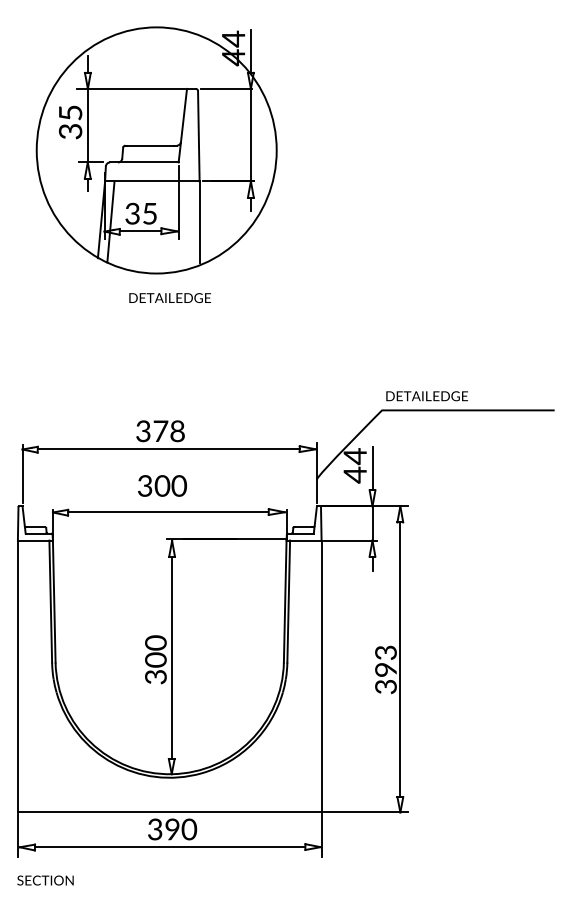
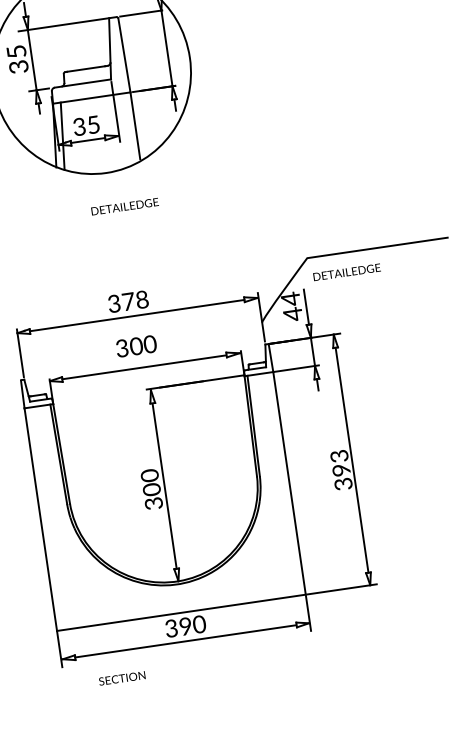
text: (169, 298) -> (124, 207), moved
text: (426, 396) -> (346, 272), moved
text: (45, 880) -> (122, 678), moved

